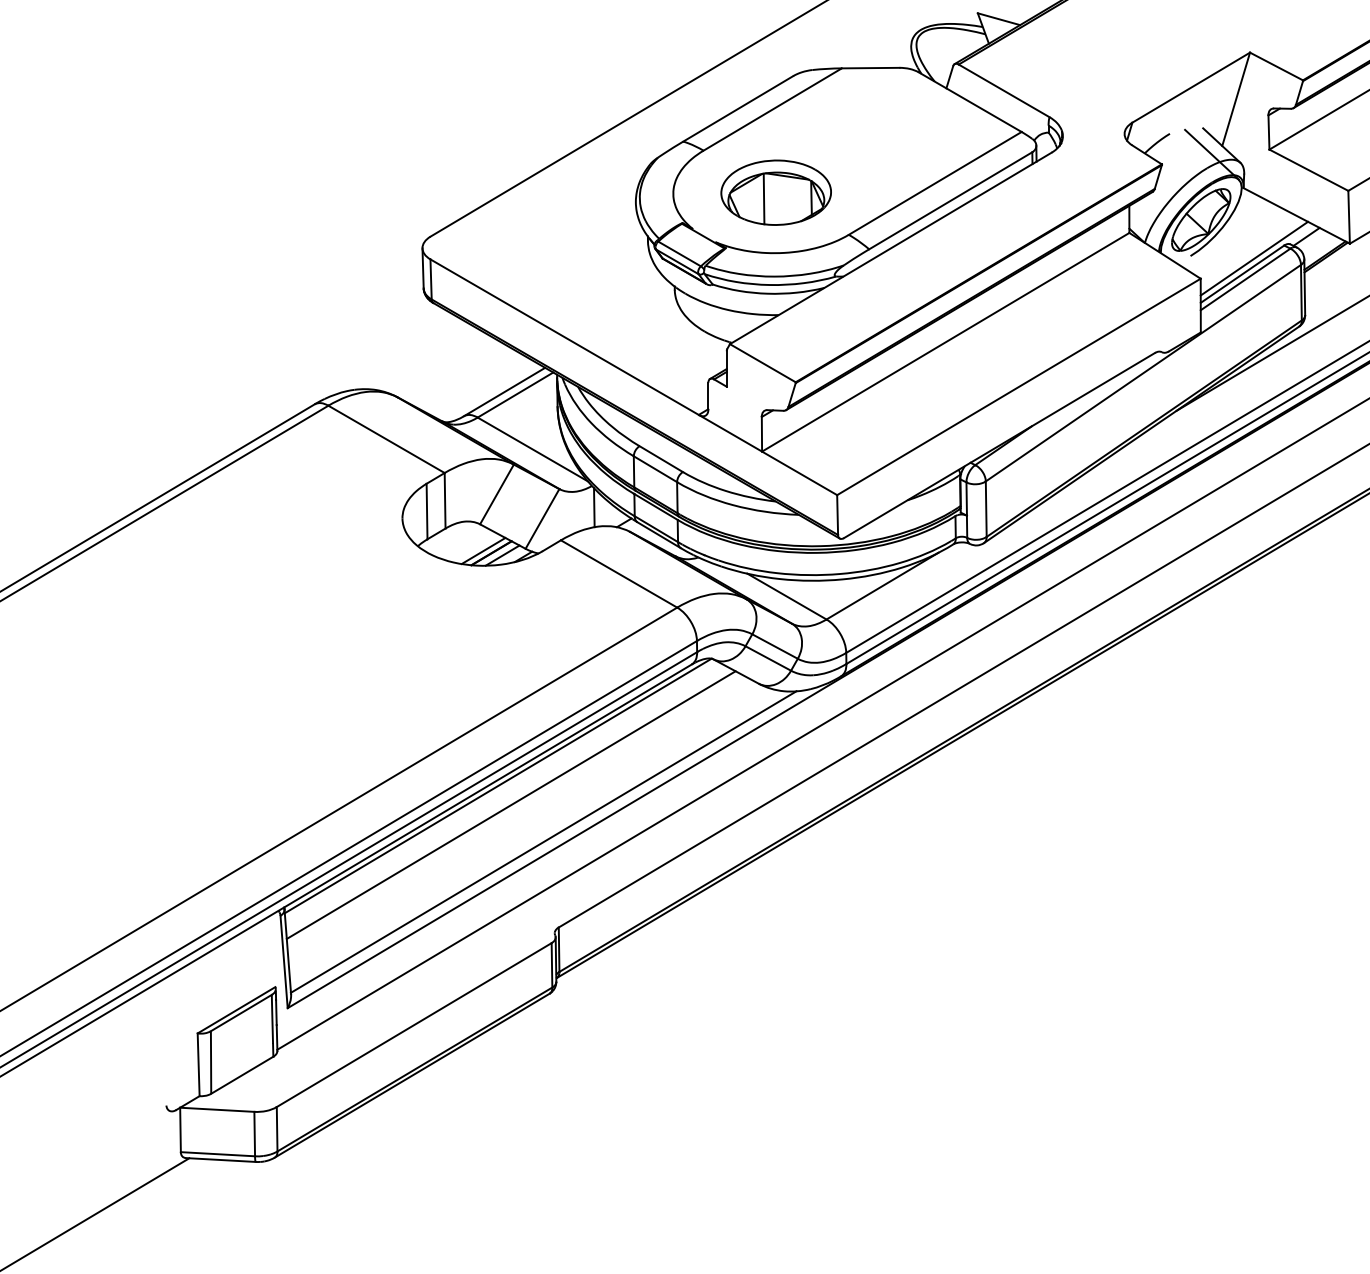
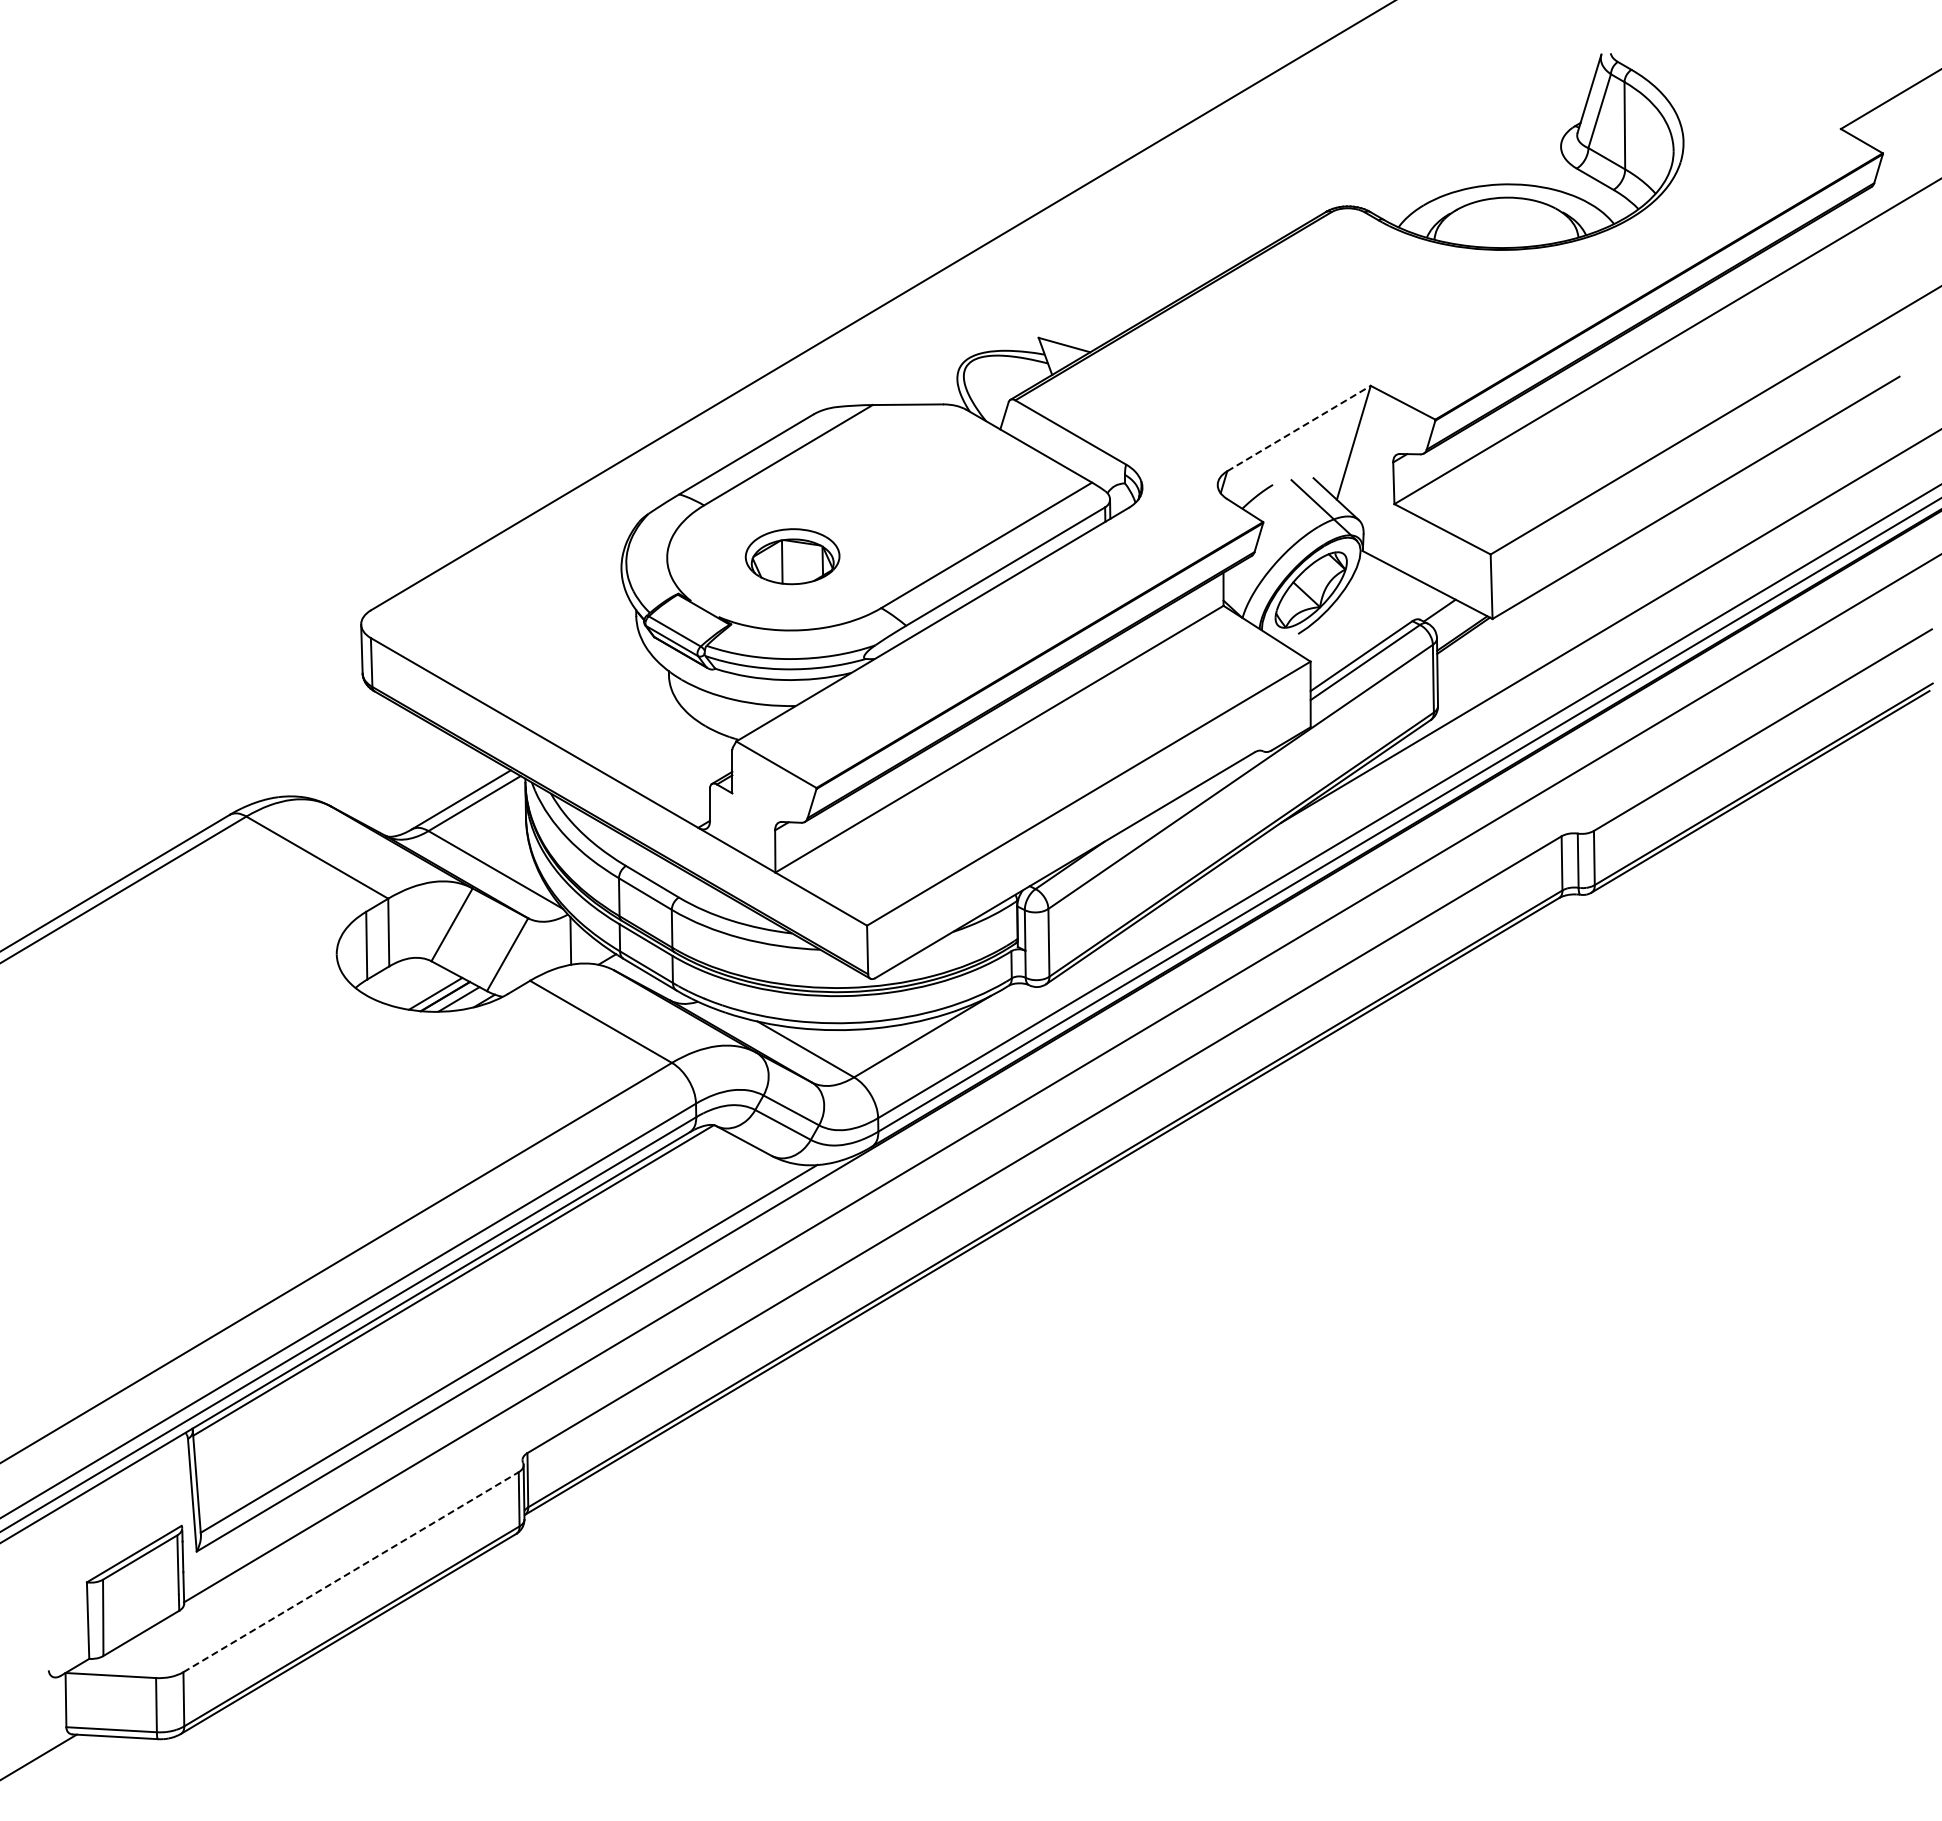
line: (1191, 87) -> (1299, 428), solid -> dashed
part: (776, 192) -> (792, 556), size x0.7
line: (1253, 258) -> (1375, 637), removed
line: (511, 804) -> (469, 1303), removed
line: (414, 1024) -> (351, 1571), solid -> dashed

